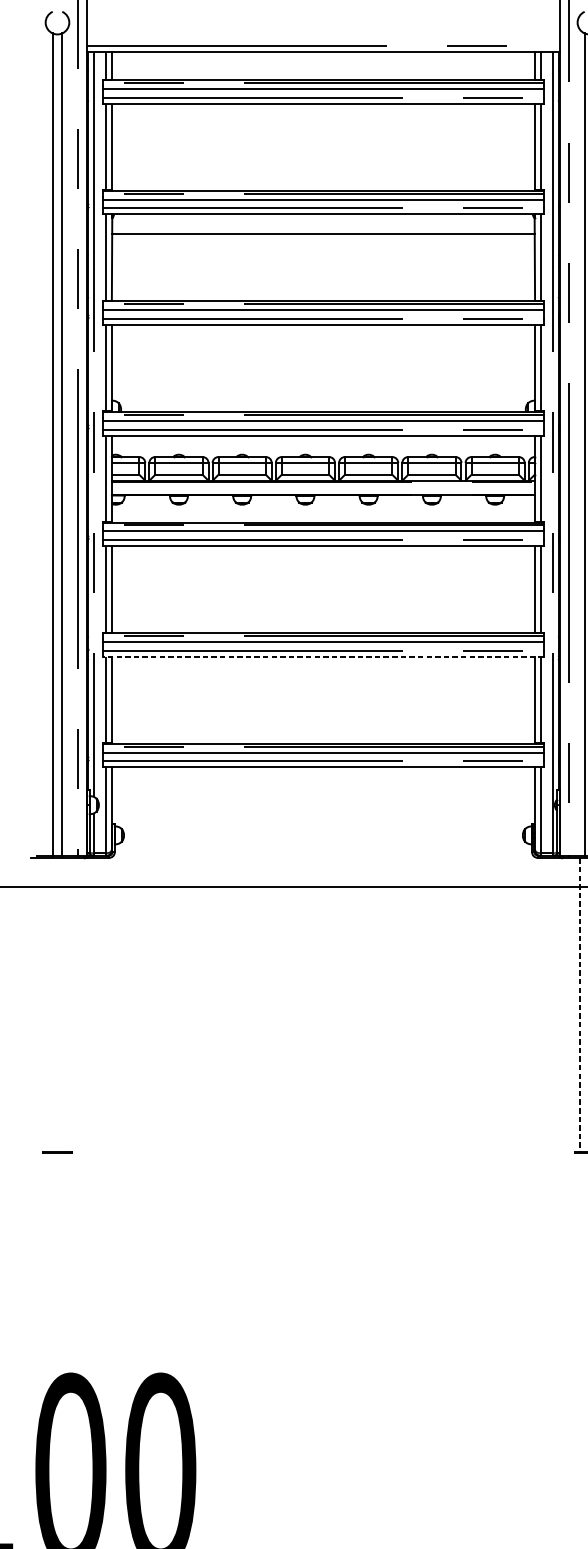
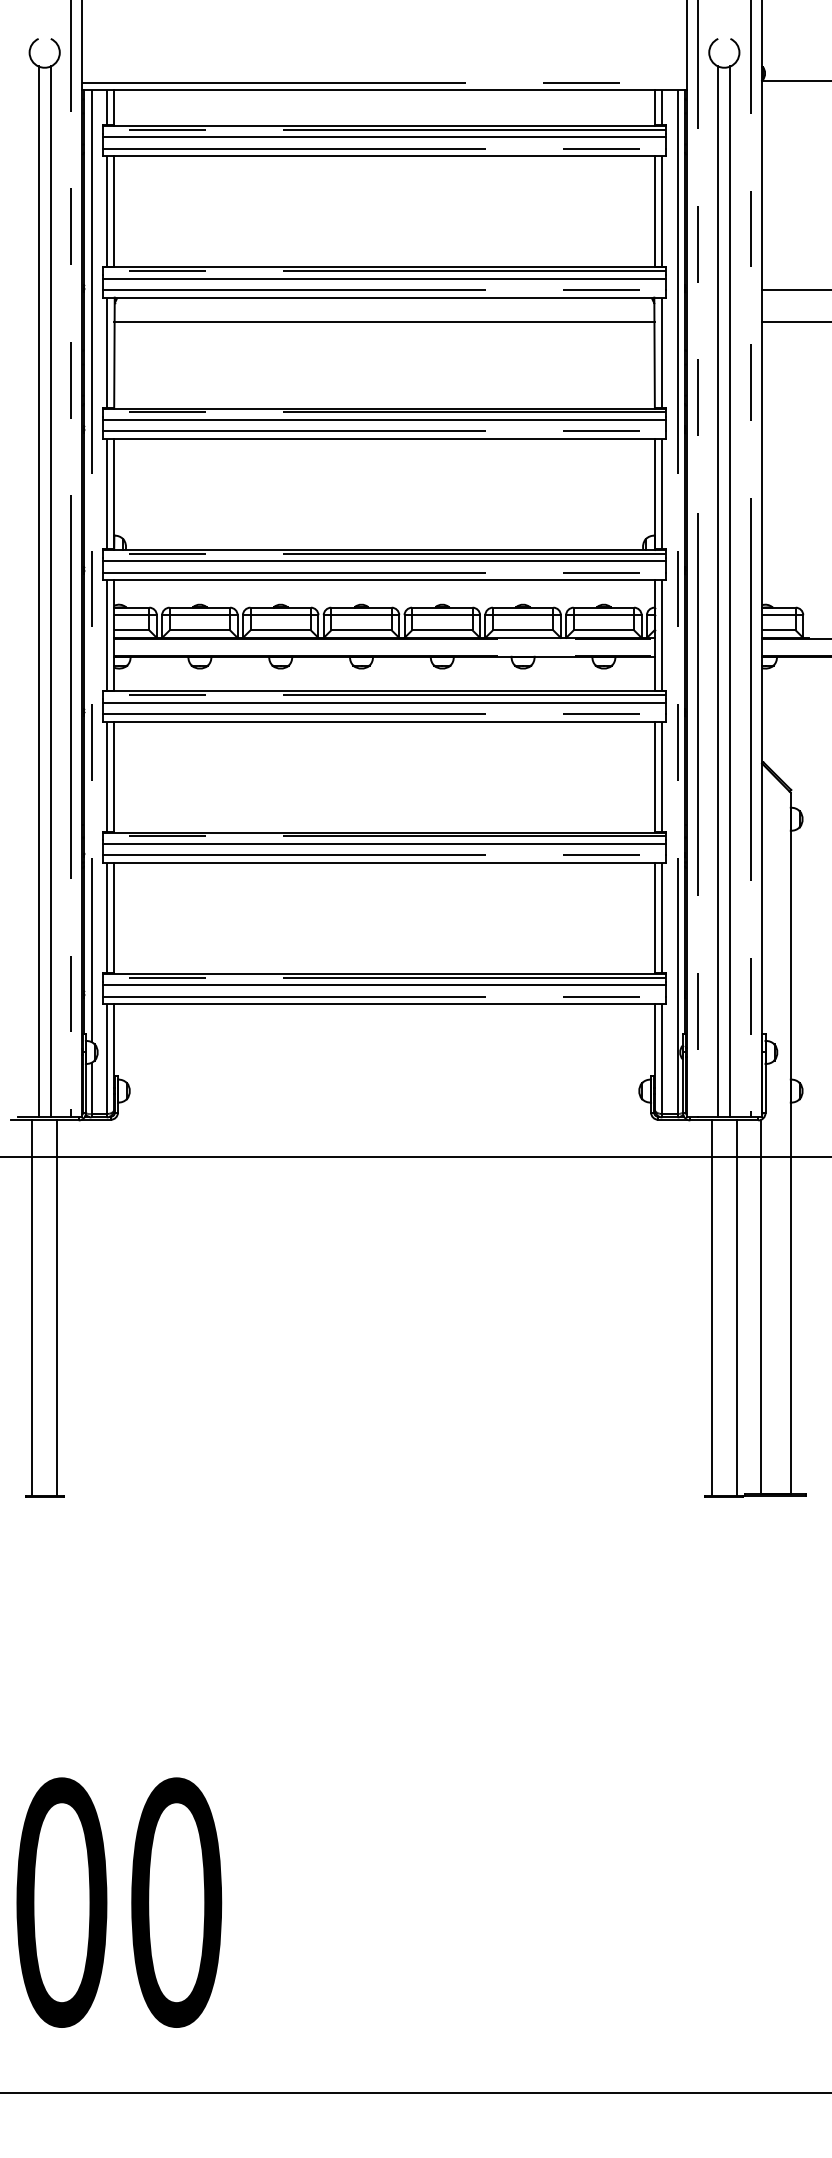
line: (323, 656) -> (384, 862), dashed -> solid
line: (47, 1004) -> (32, 1307), added
line: (67, 1004) -> (57, 1307), added
line: (579, 1005) -> (711, 1308), dashed -> solid

